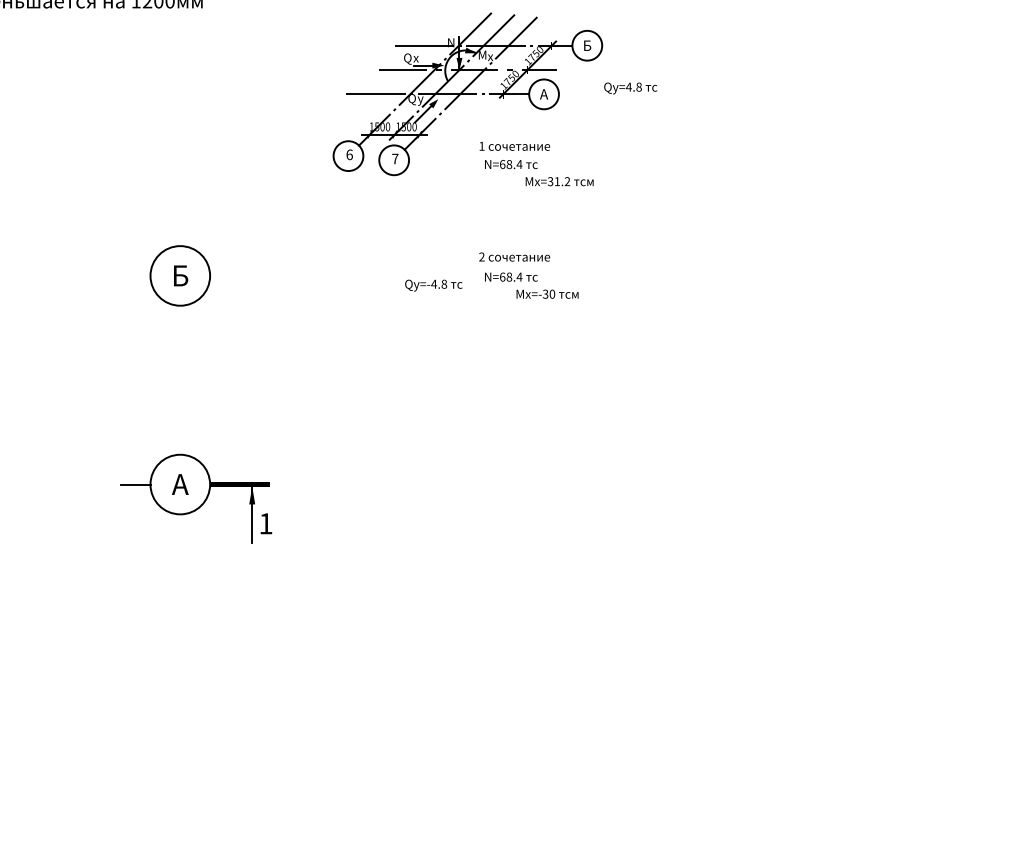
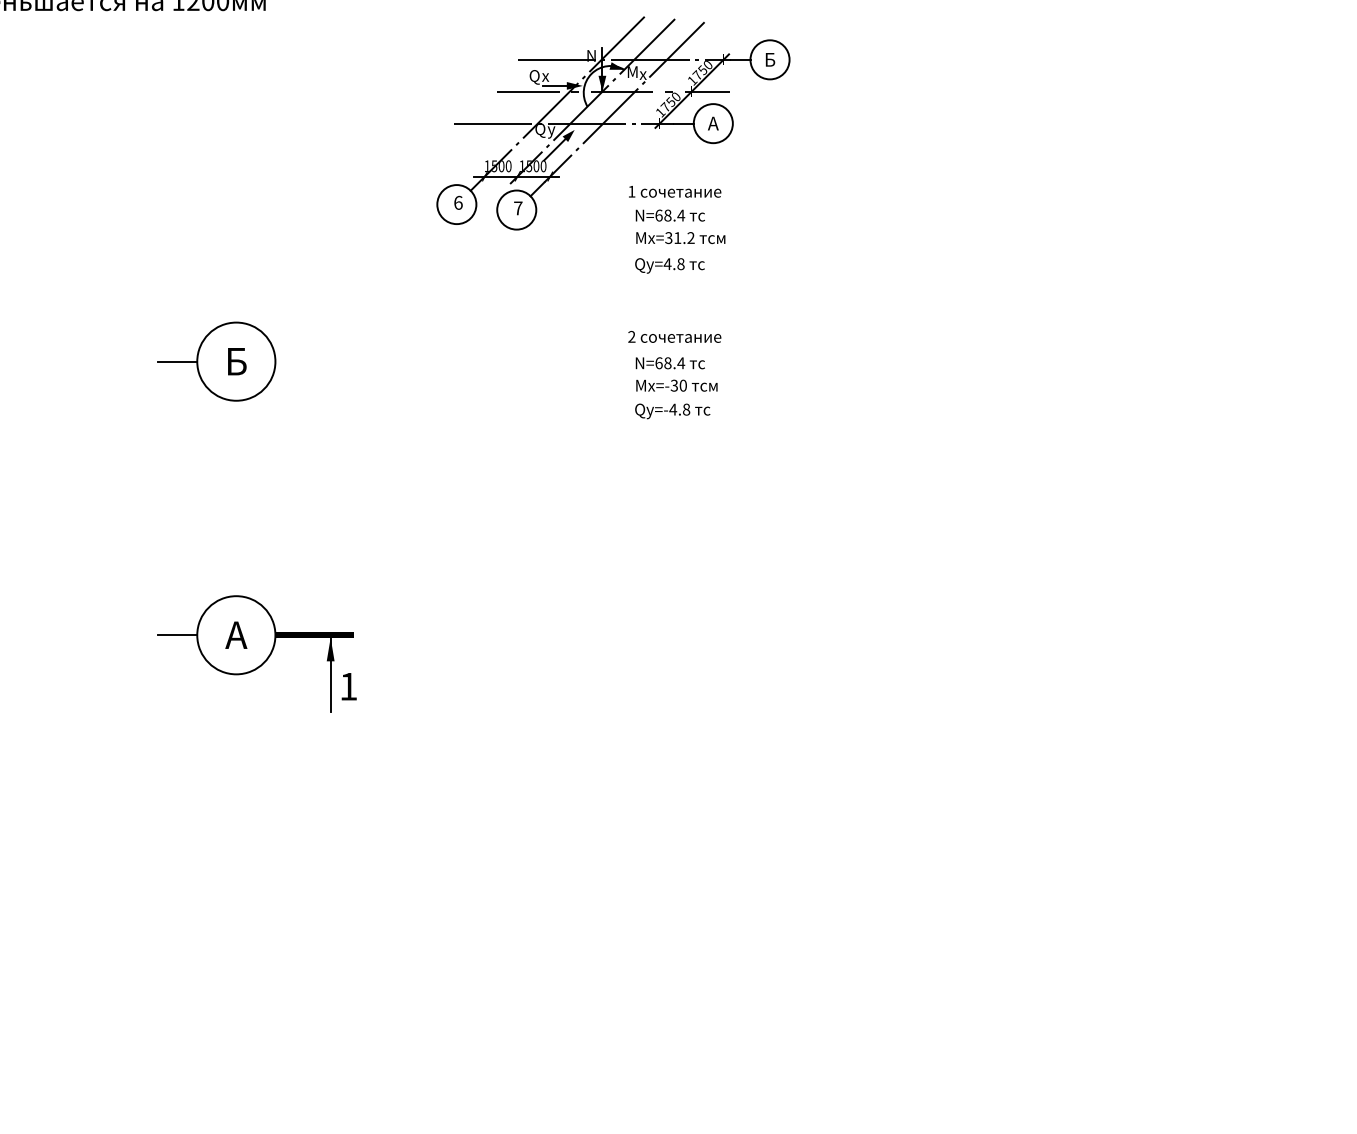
text: (630, 88) -> (669, 265), moved
text: (559, 181) -> (680, 237), moved
line: (135, 275) -> (177, 361), added
text: (433, 285) -> (672, 411), moved
text: (547, 294) -> (676, 385), moved

